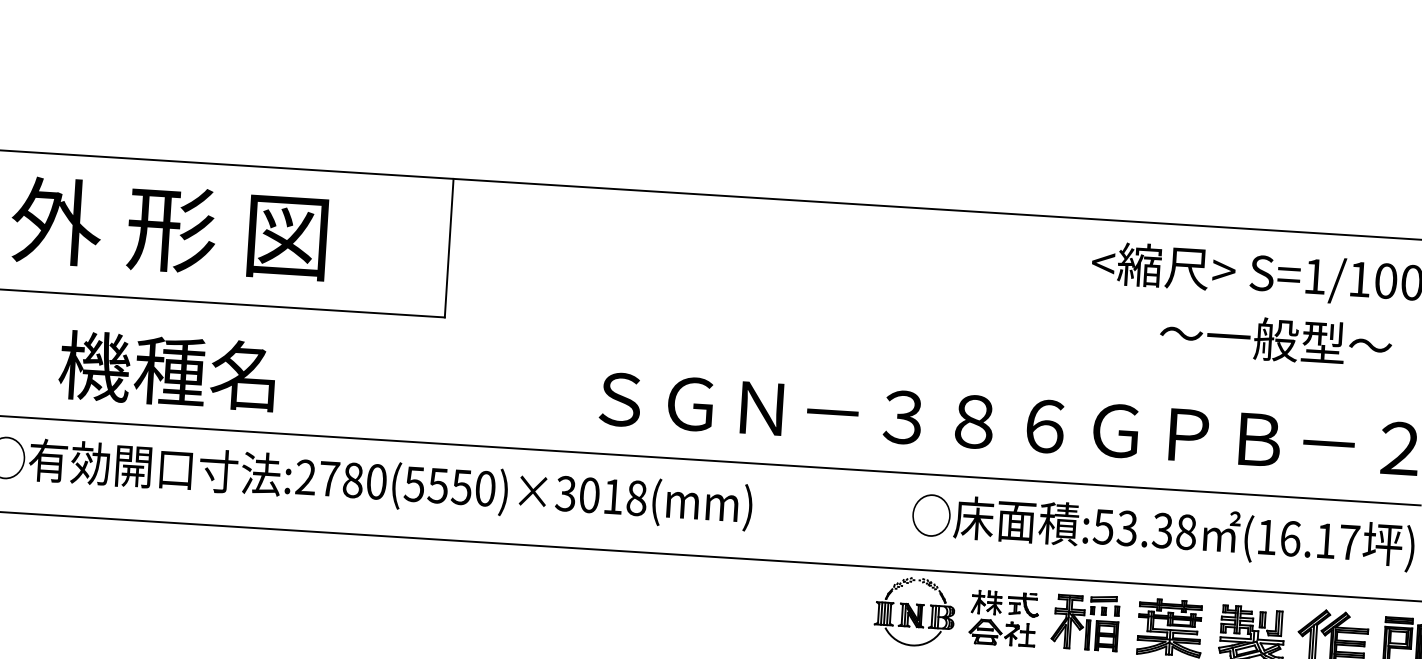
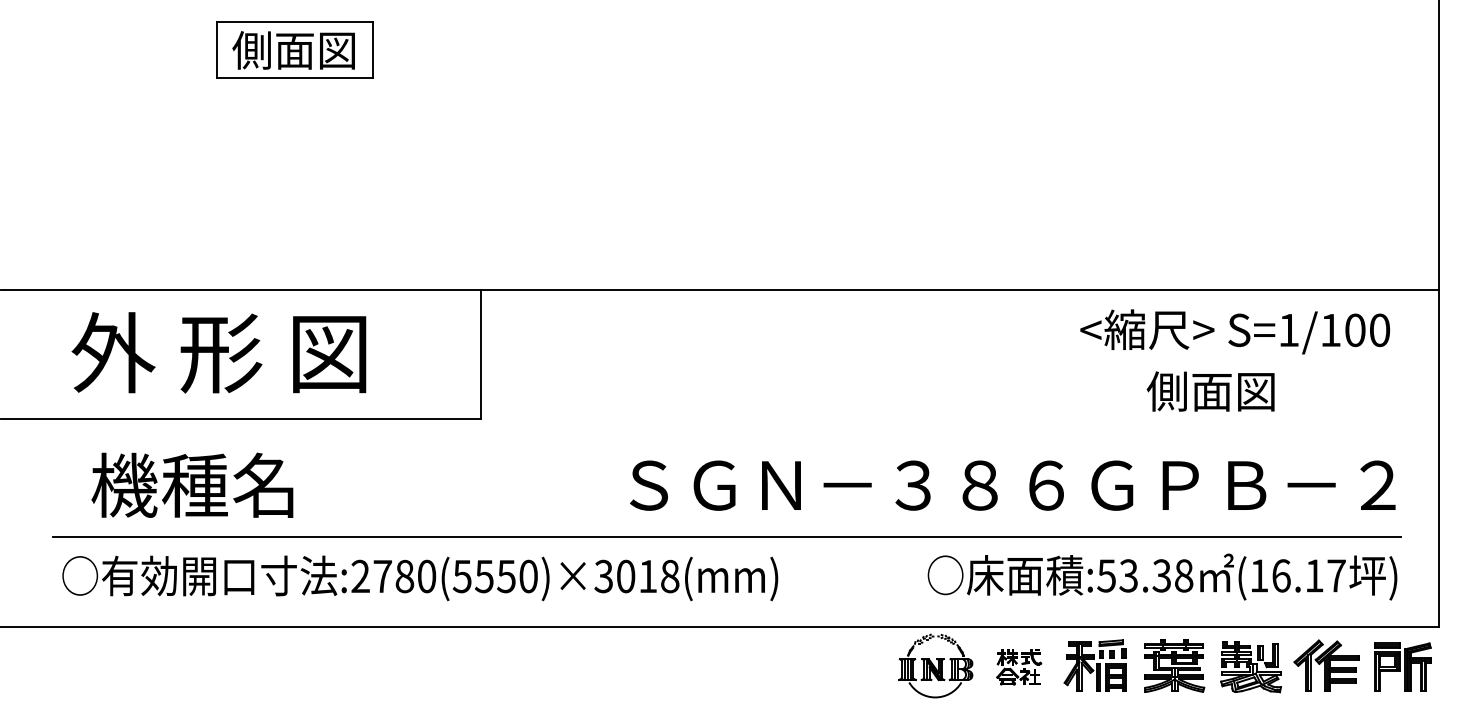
text: (1275, 339) -> (1255, 391), ～一般型～ -> 側面図
text: (167, 369) -> (192, 484), moved
part: (1003, 619) -> (1018, 667), size x0.7

